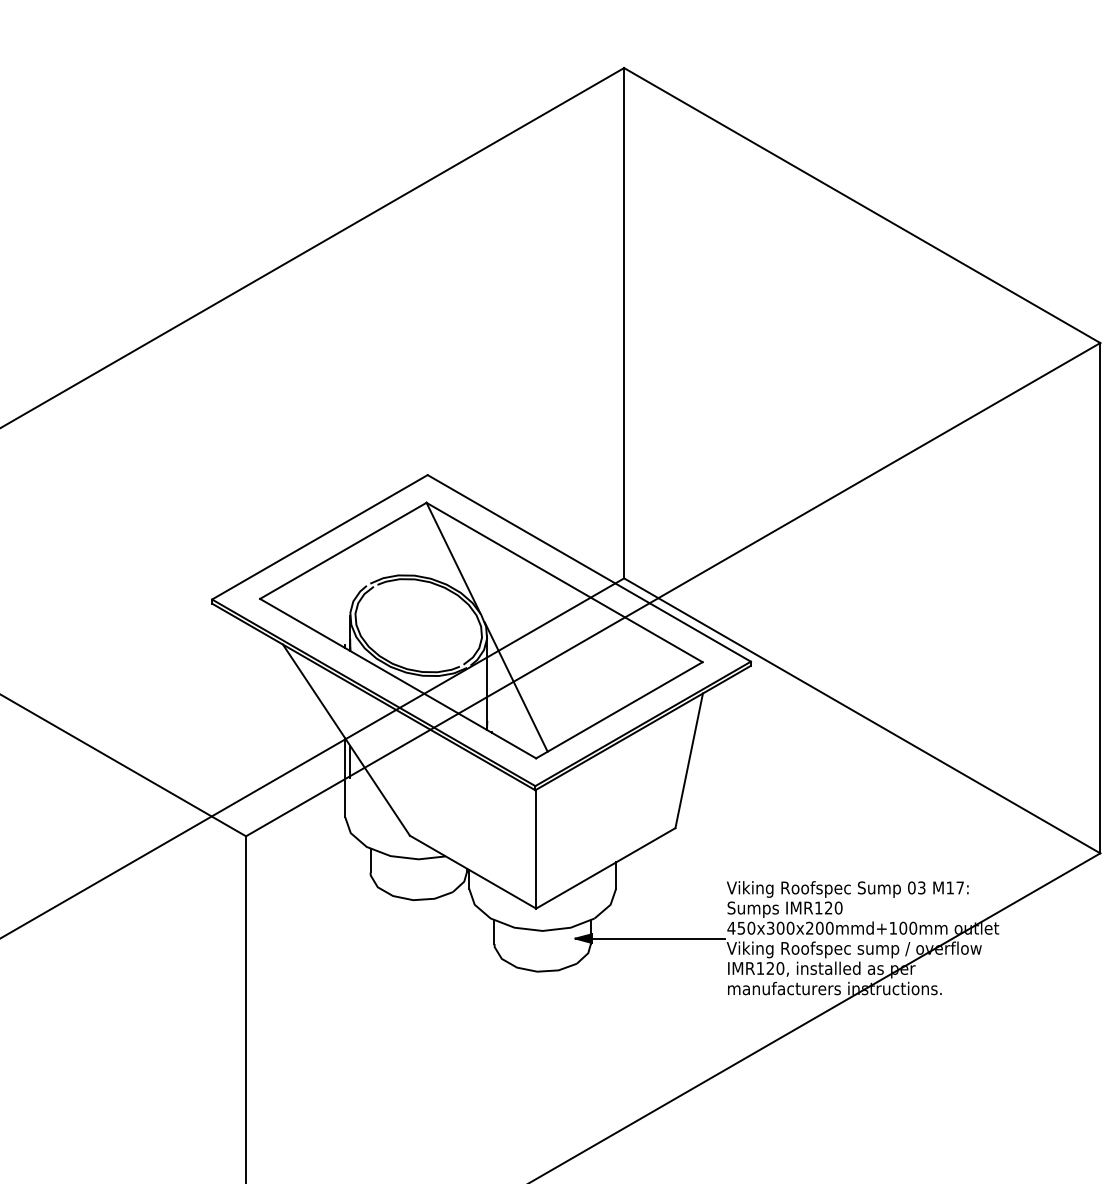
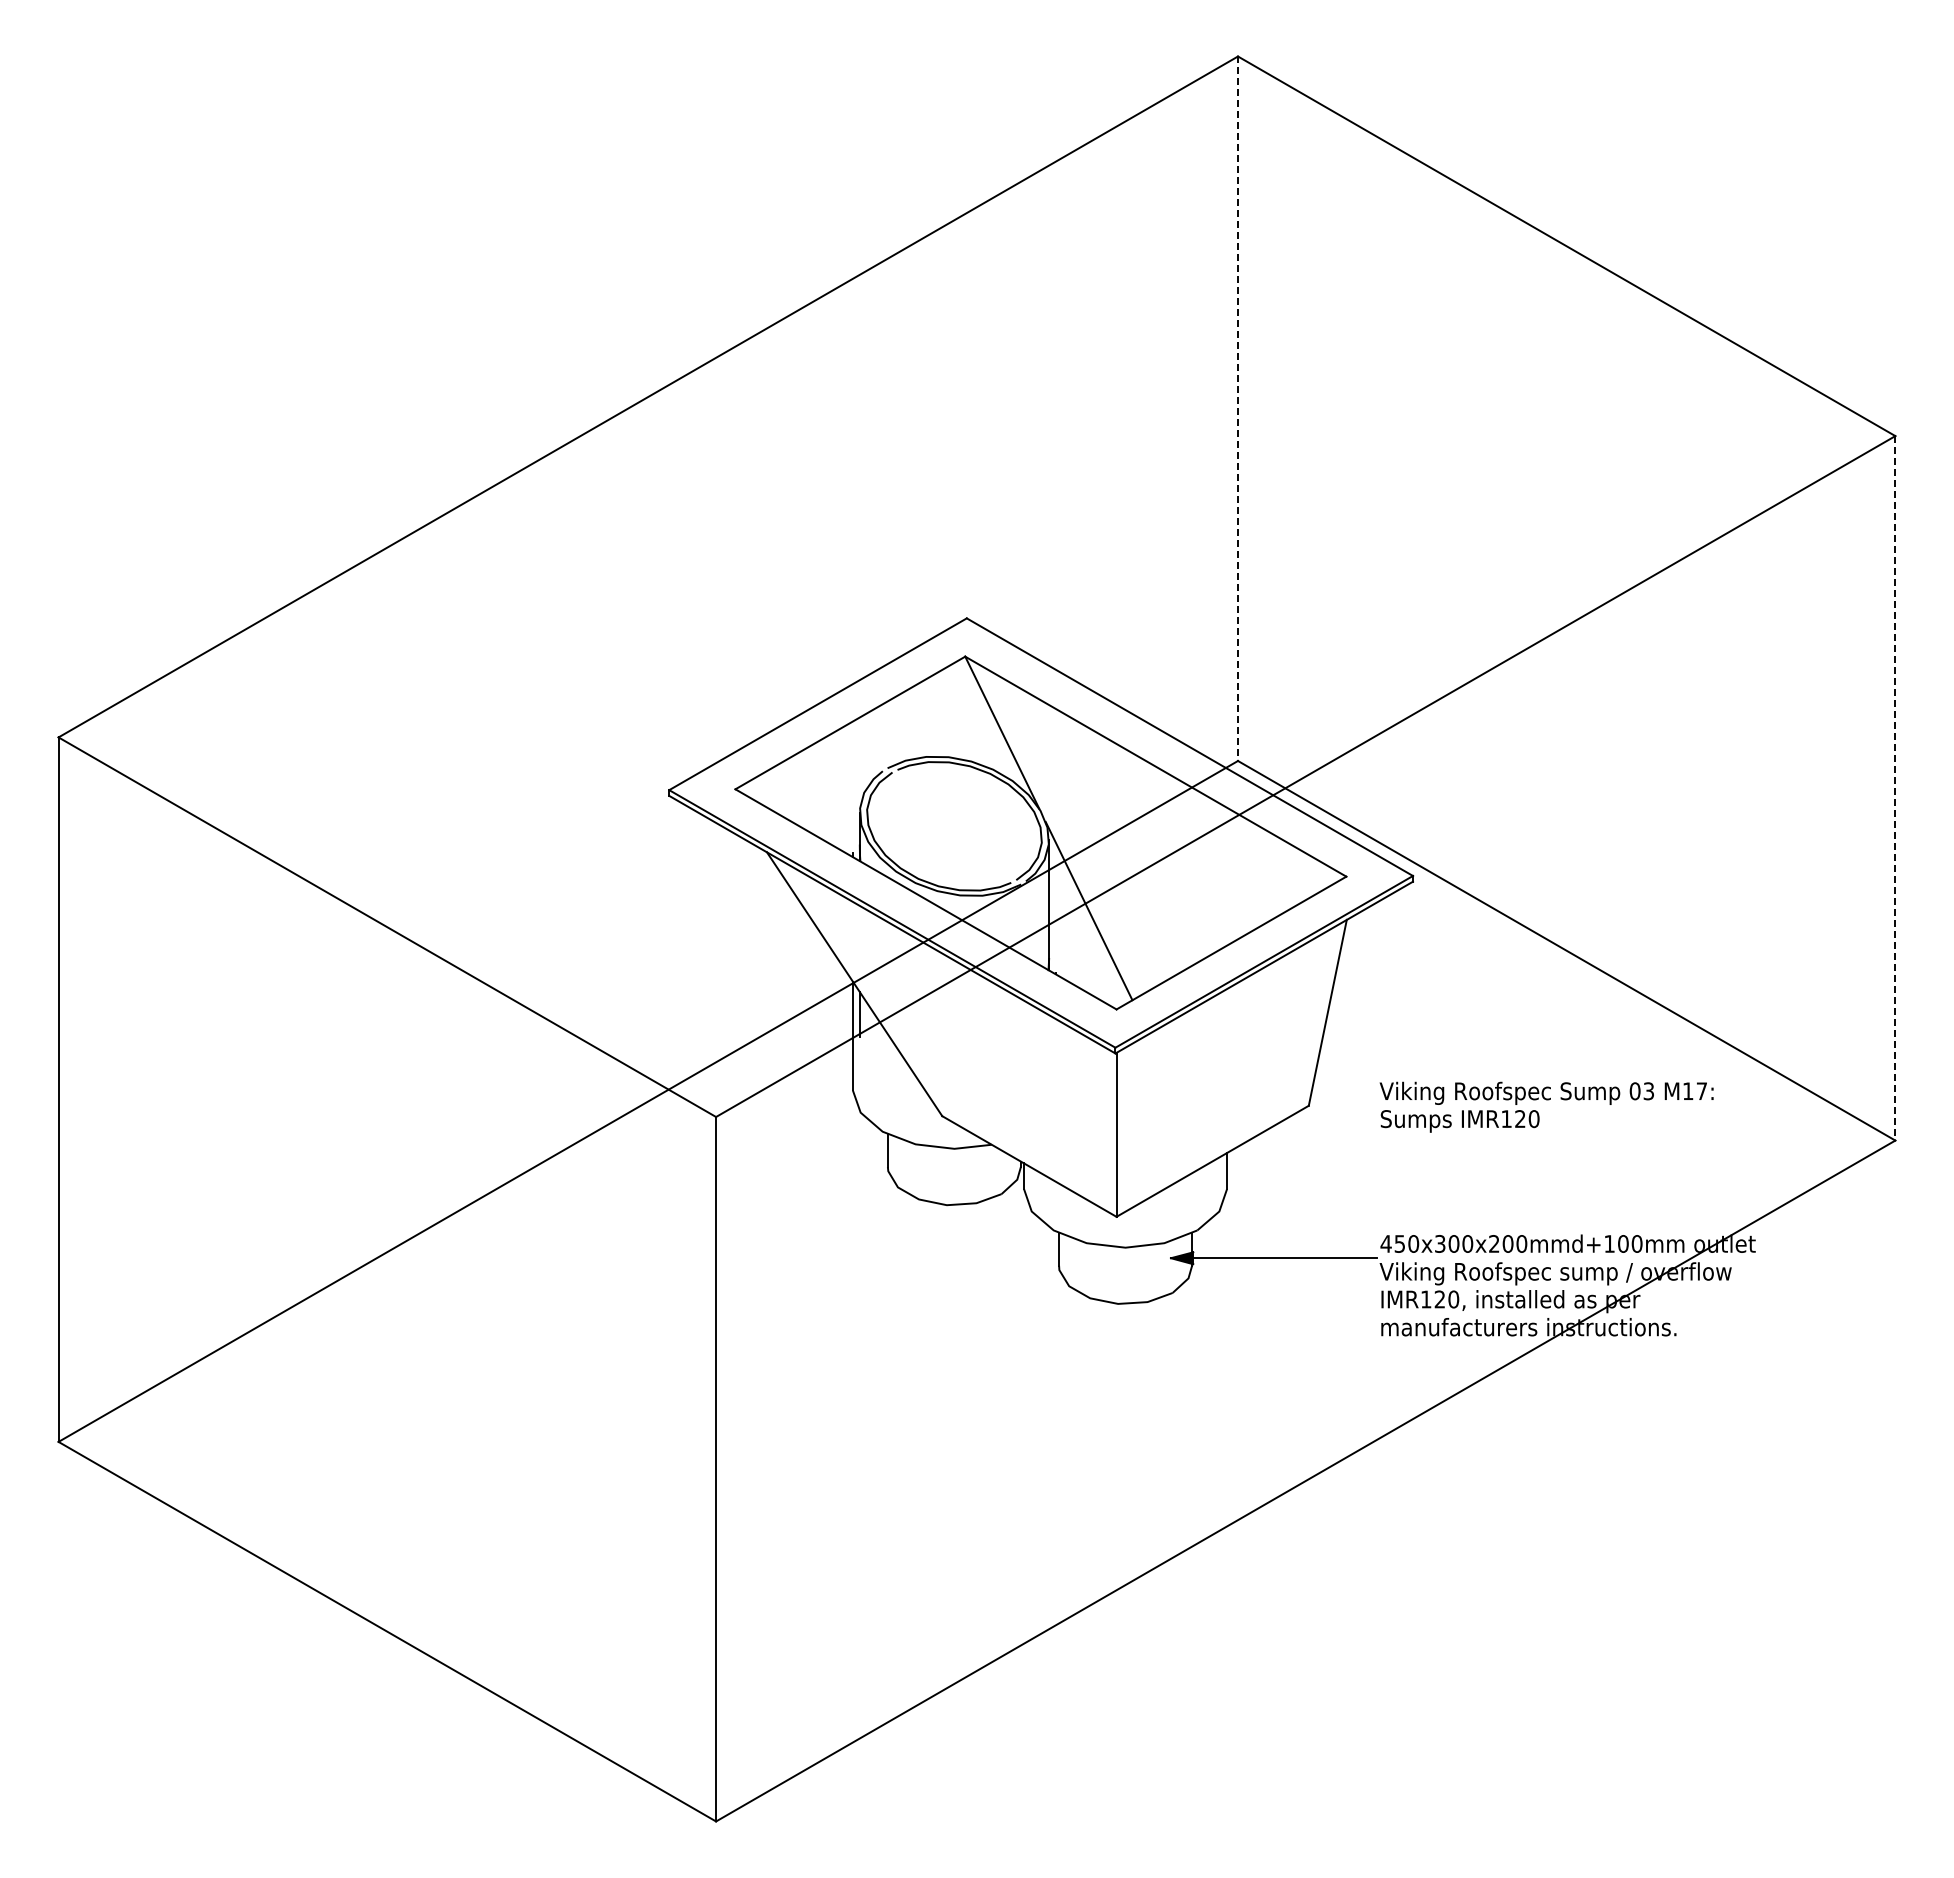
line: (624, 323) -> (1238, 409), solid -> dashed
line: (1100, 598) -> (1895, 788), solid -> dashed
text: (847, 898) -> (1546, 1106), moved

